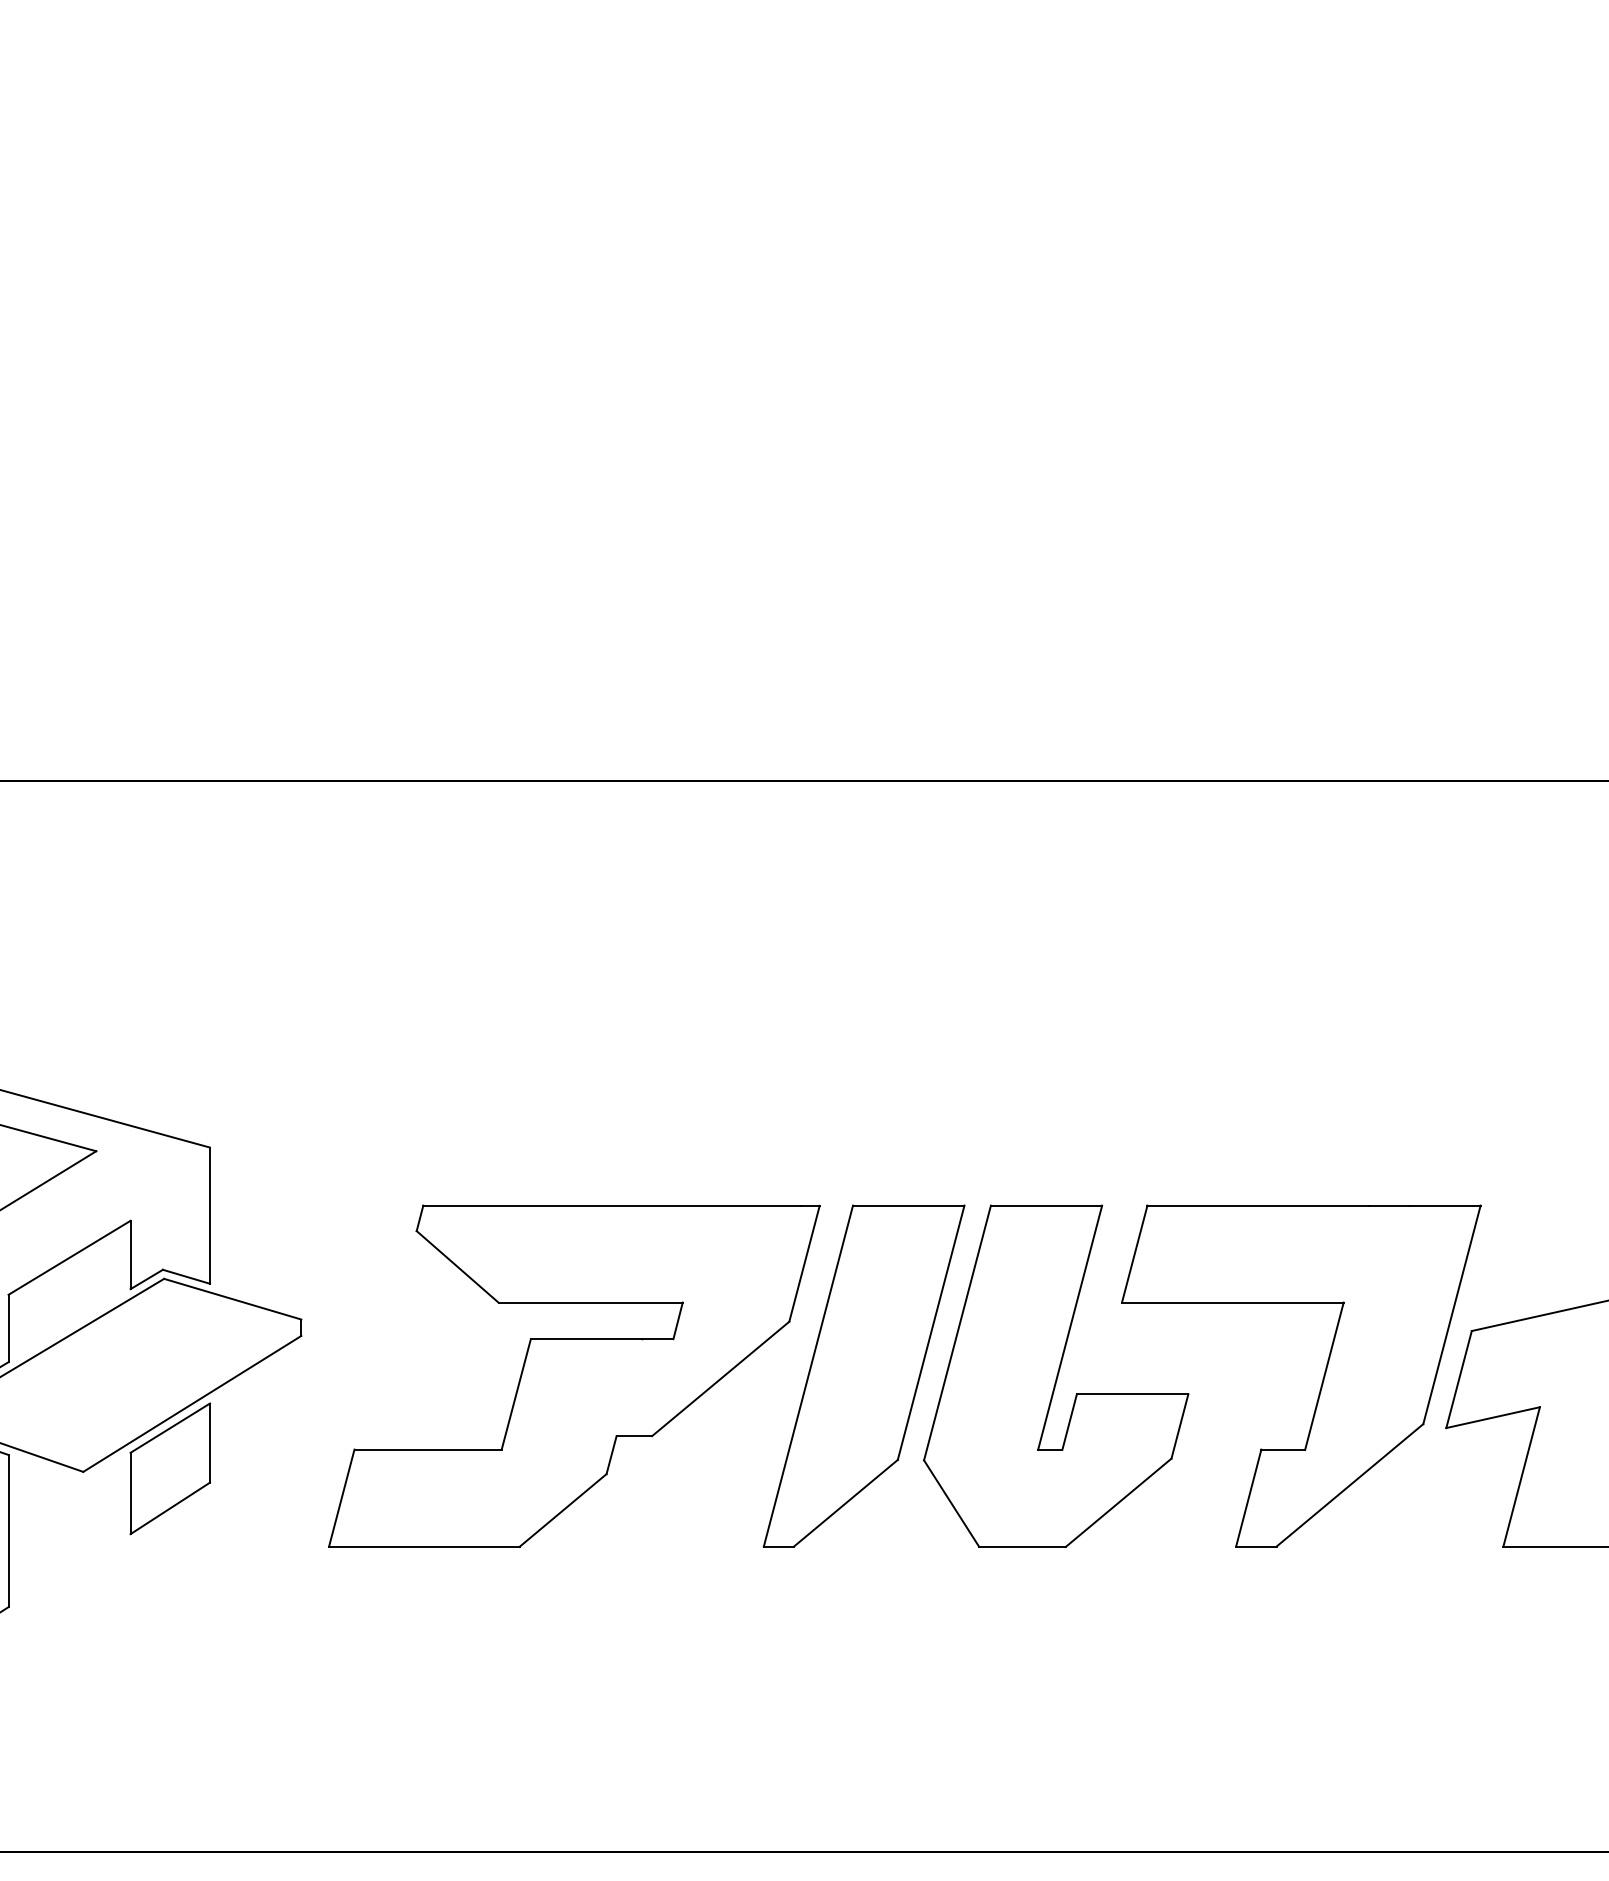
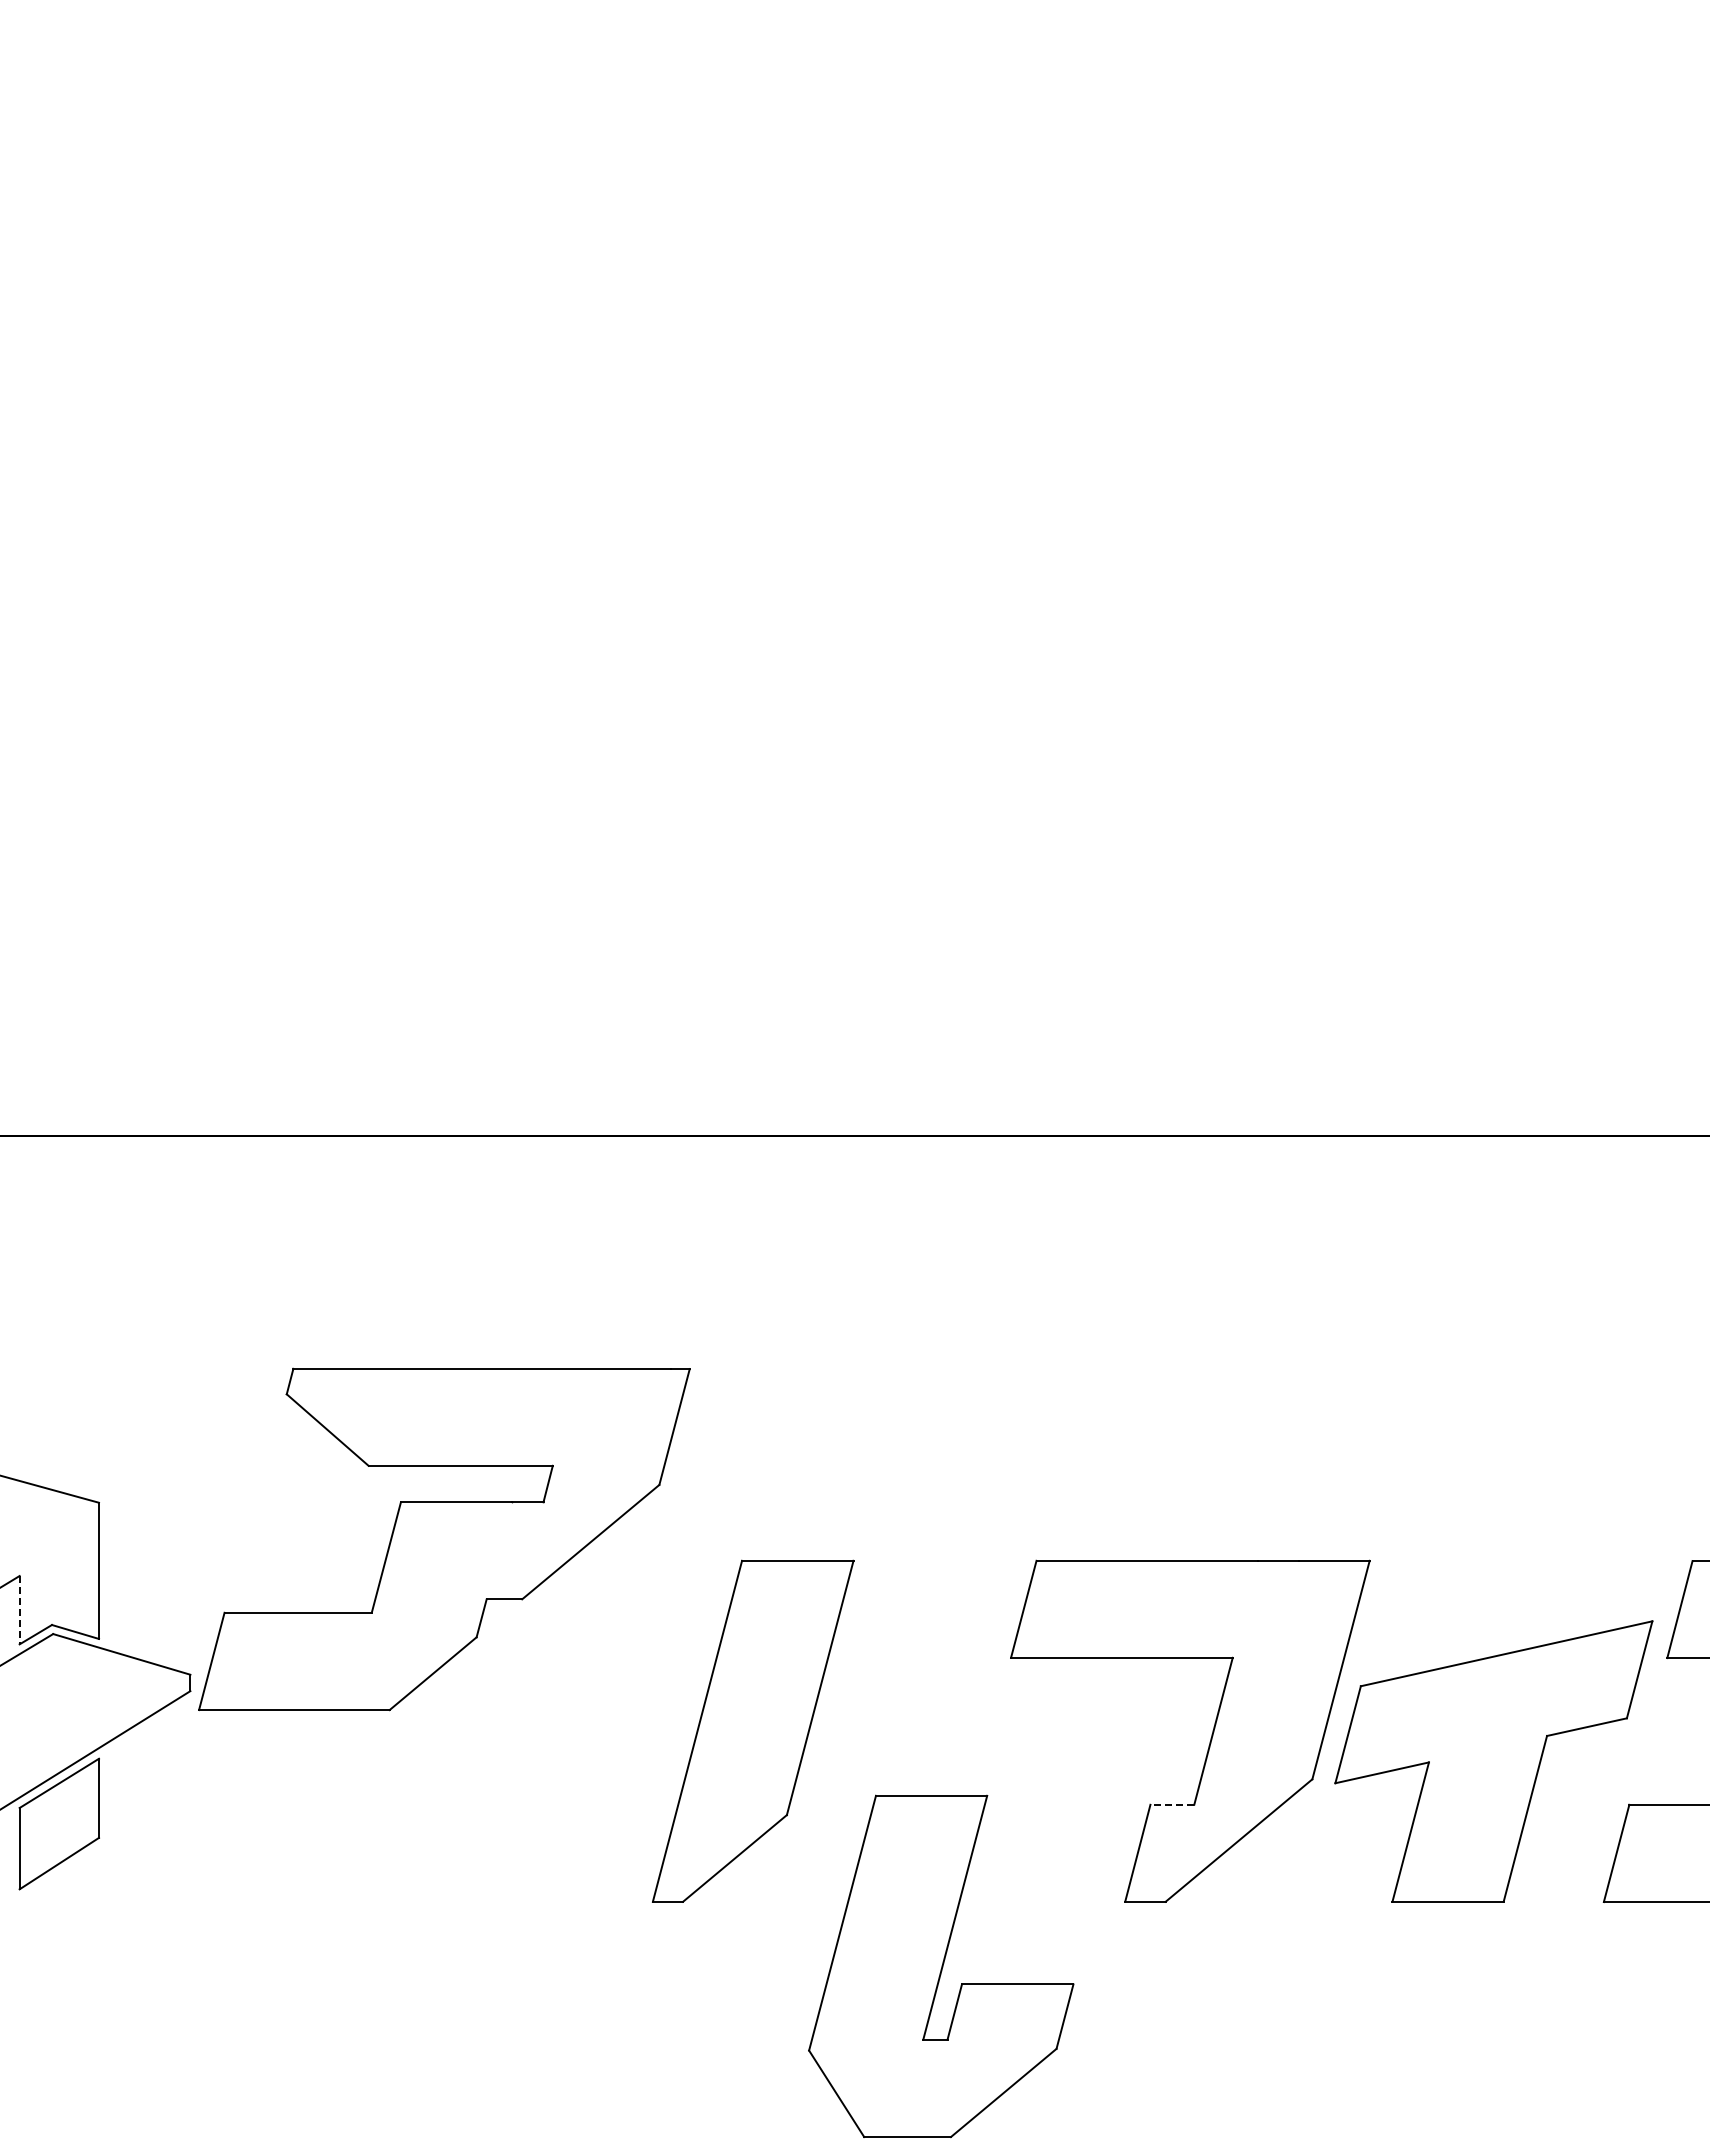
line: (130, 1255) -> (19, 1610), solid -> dashed
part: (574, 1376) -> (444, 1539), moved
part: (1056, 1376) -> (941, 1966), moved
line: (1283, 1449) -> (1172, 1804), solid -> dashed

